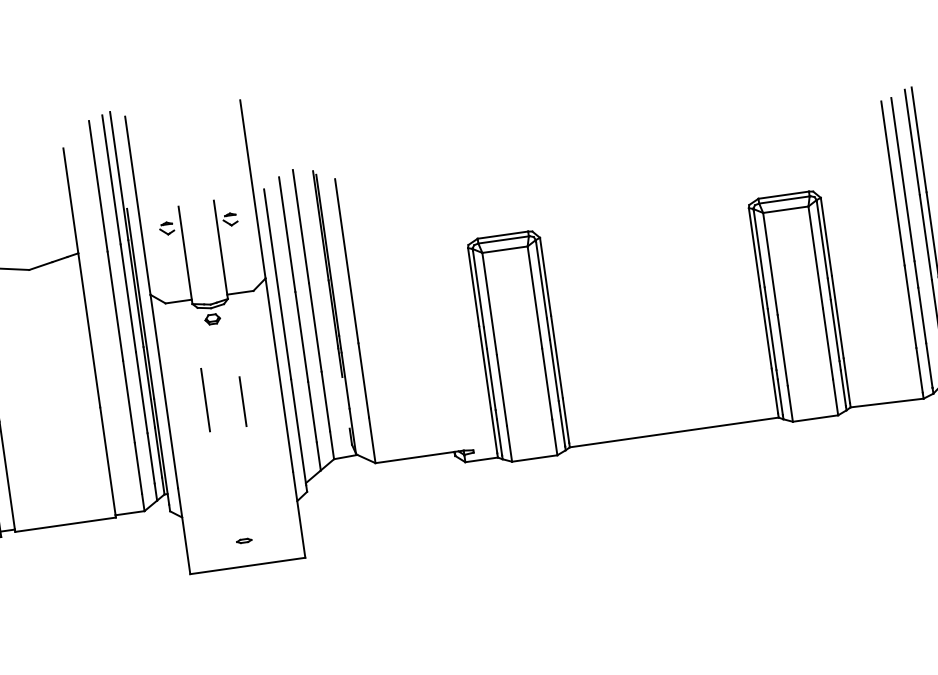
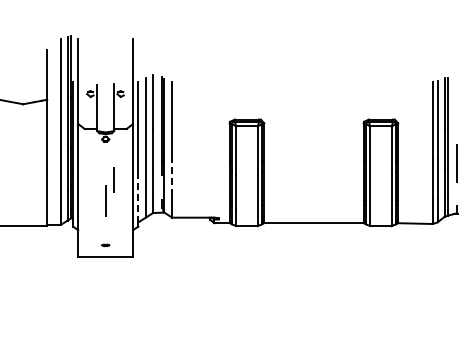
line: (364, 380) -> (172, 178), solid -> dashed
line: (204, 399) -> (105, 200), moved
line: (298, 430) -> (138, 197), solid -> dashed

